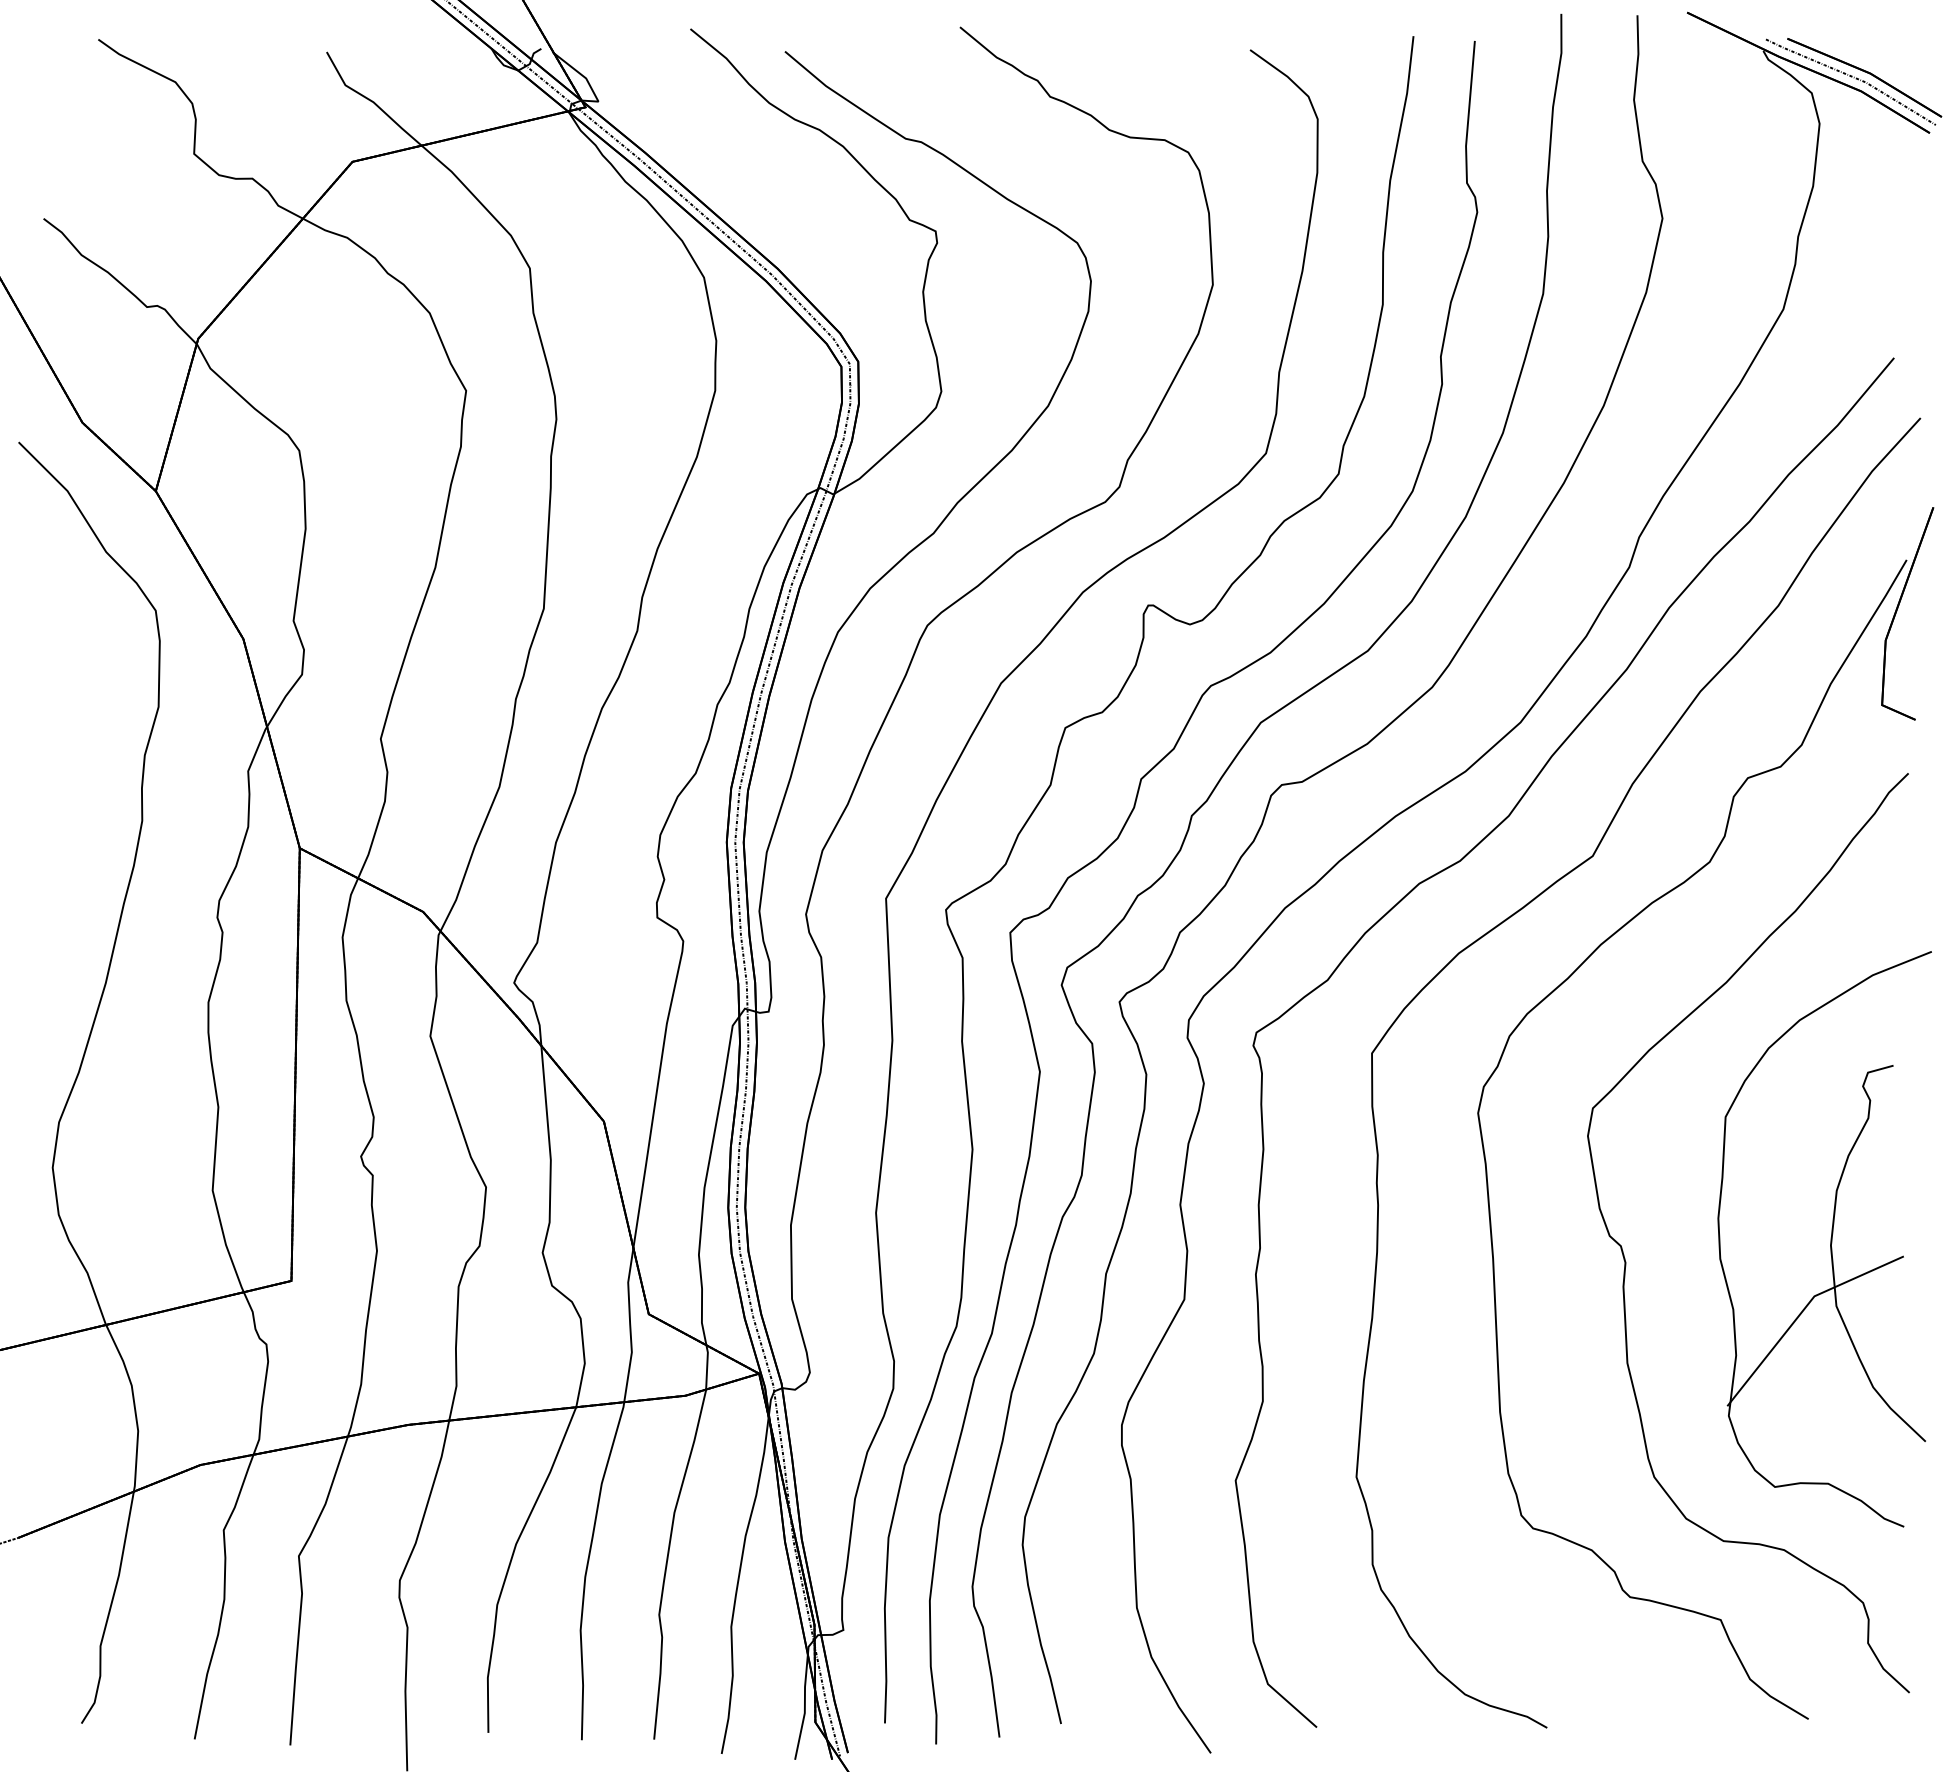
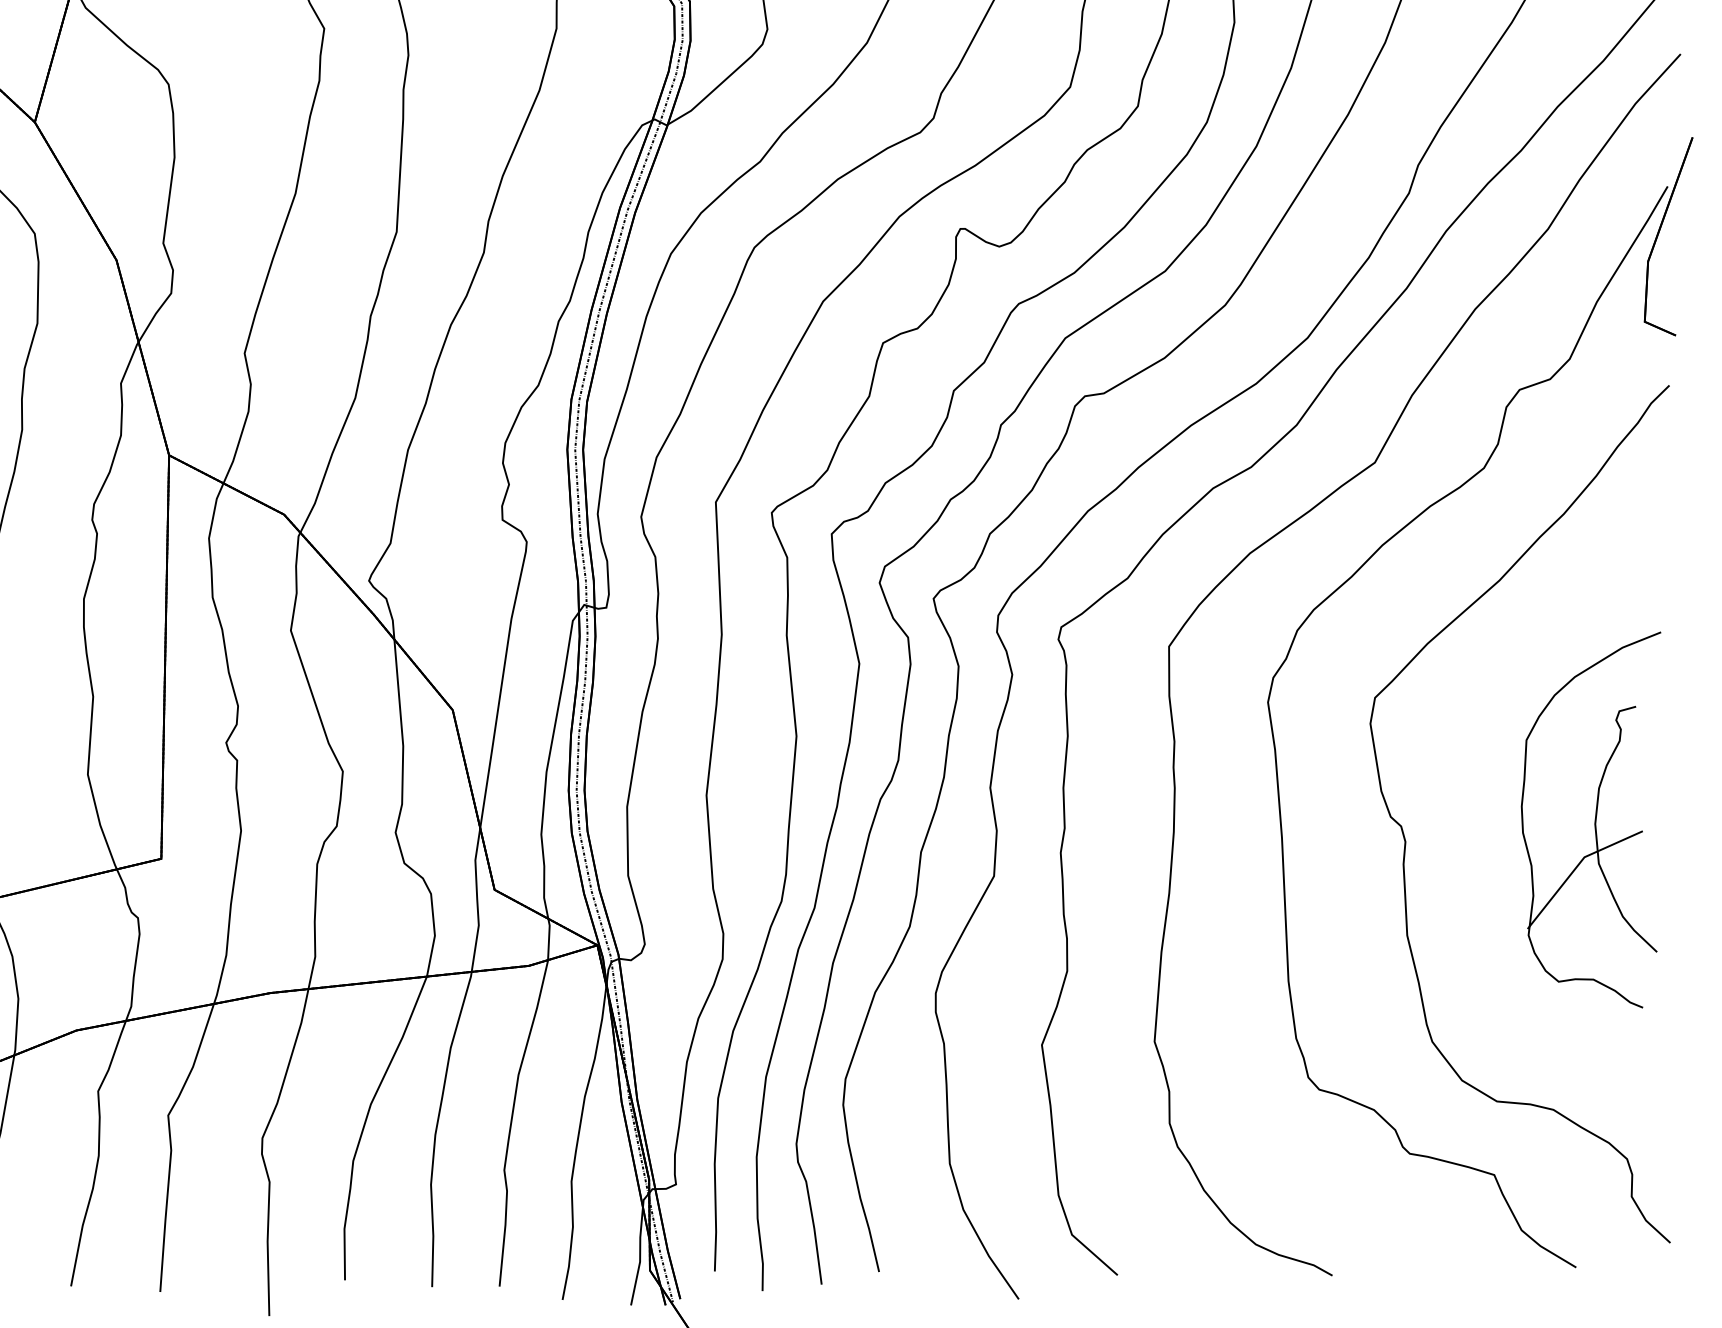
part: (1824, 1239) -> (1591, 820), size x0.7

